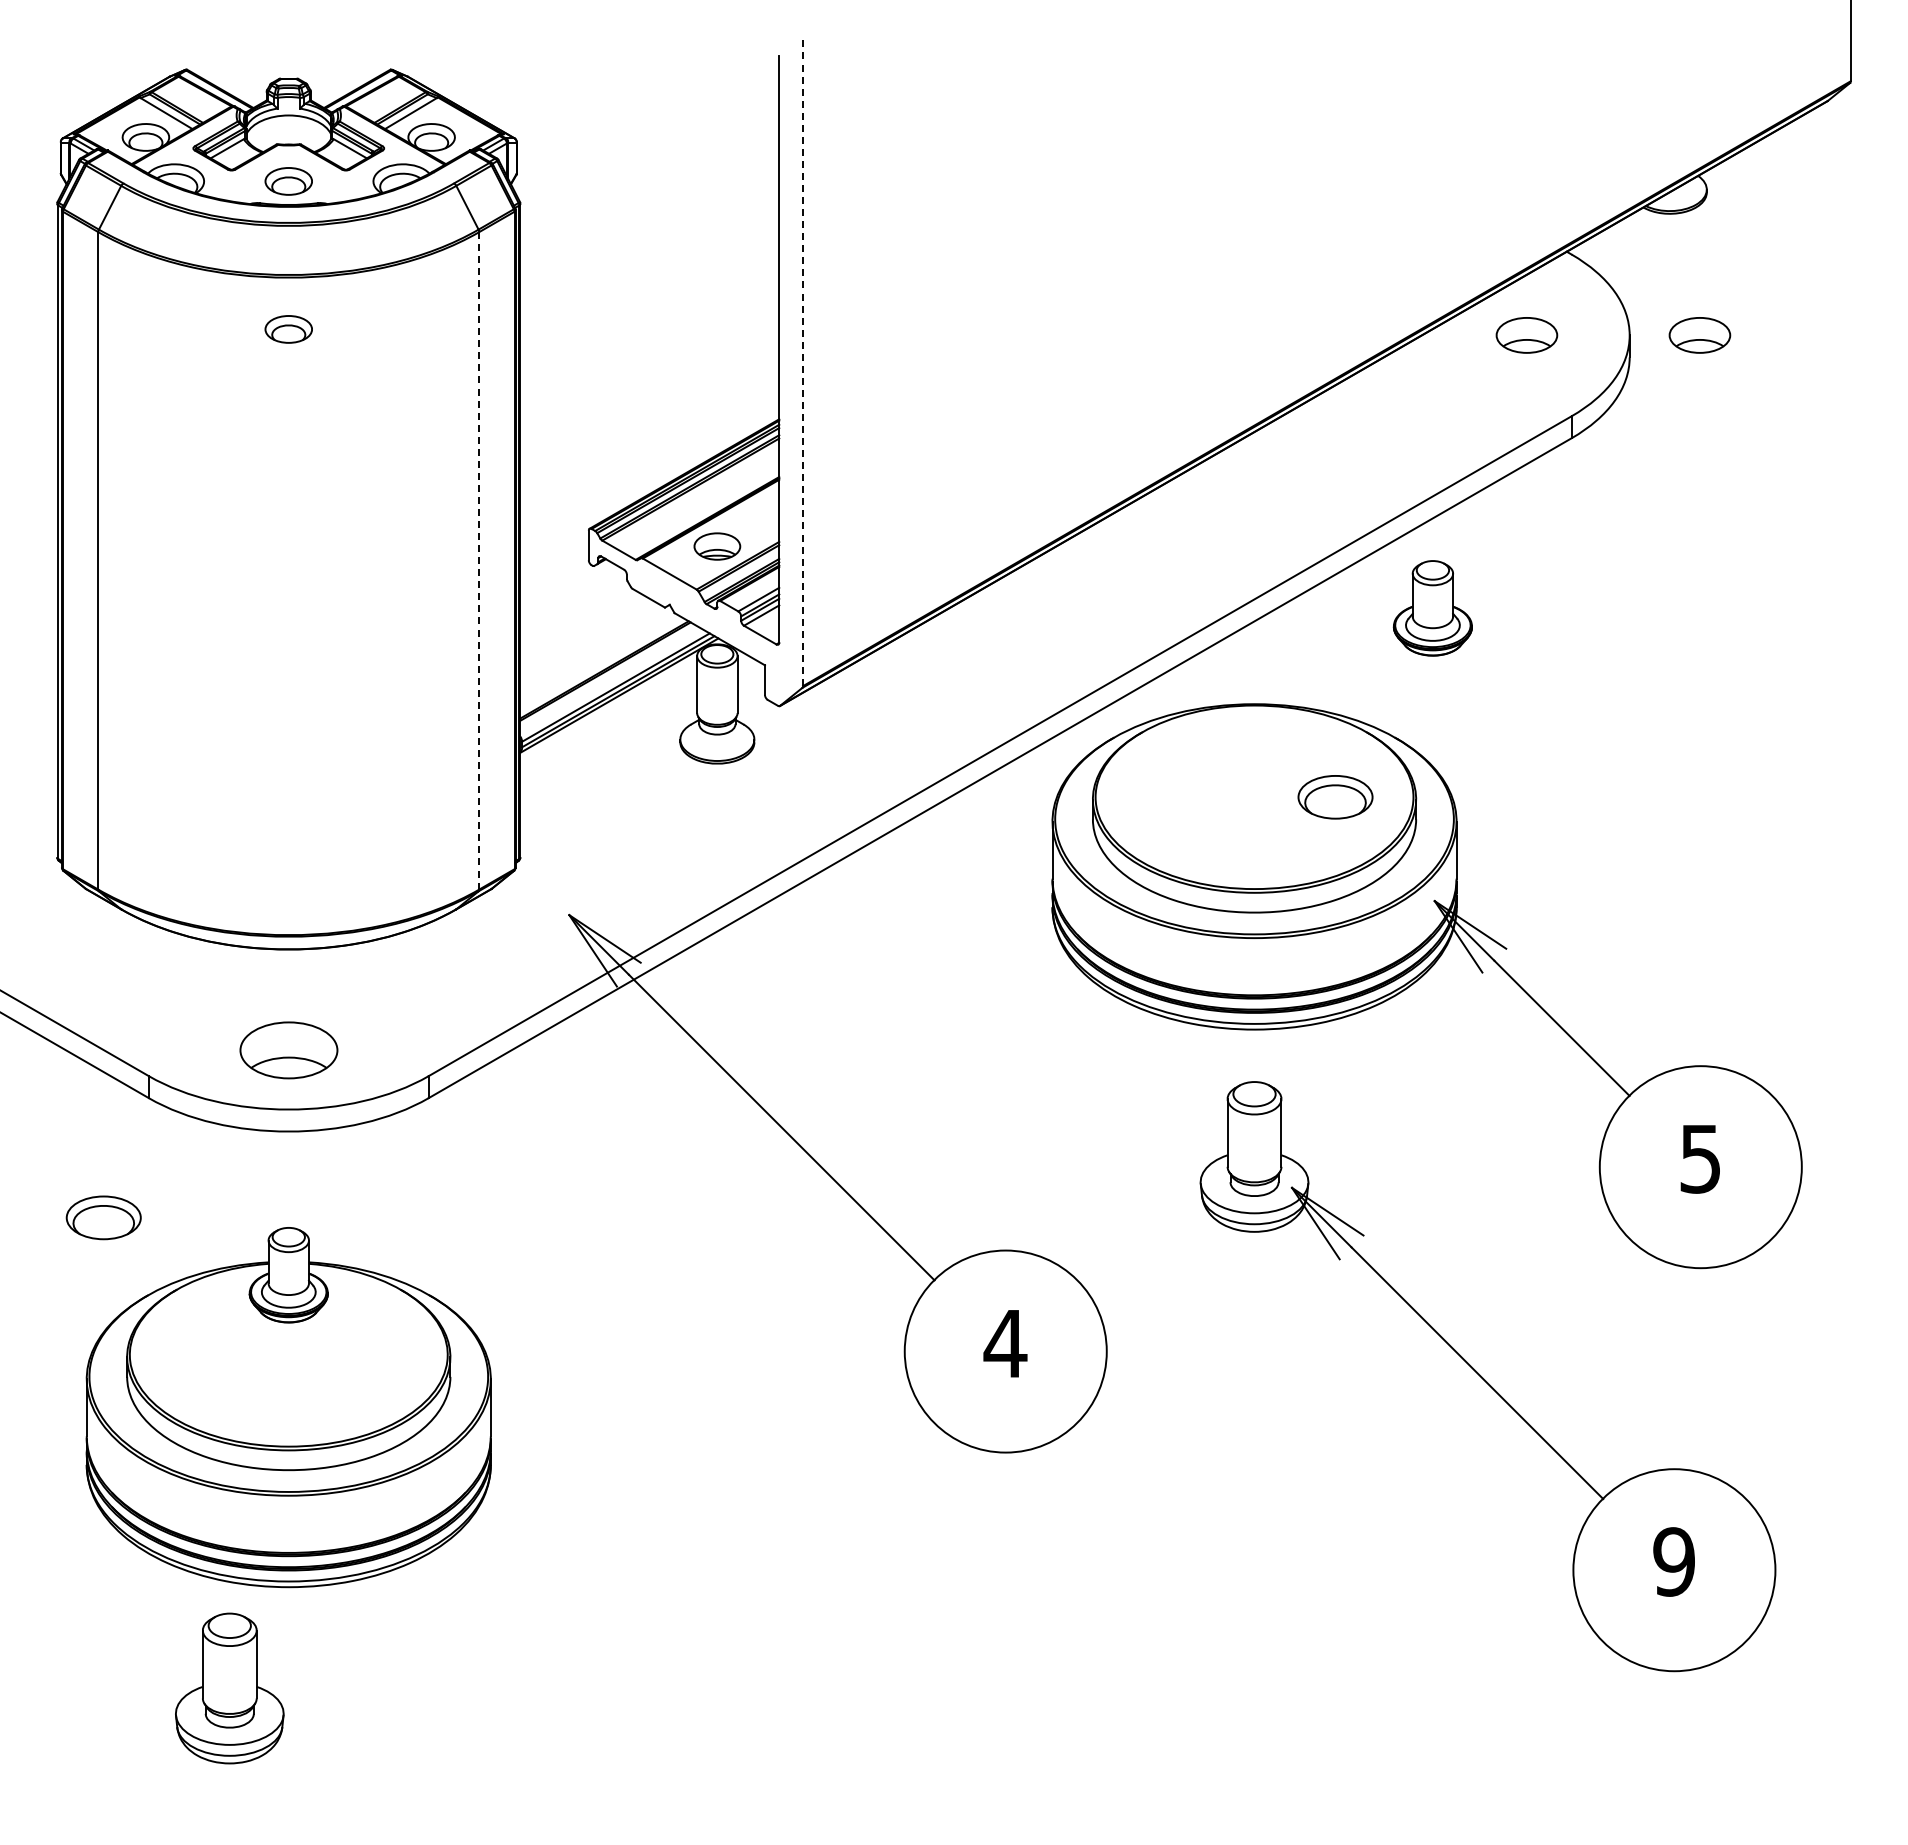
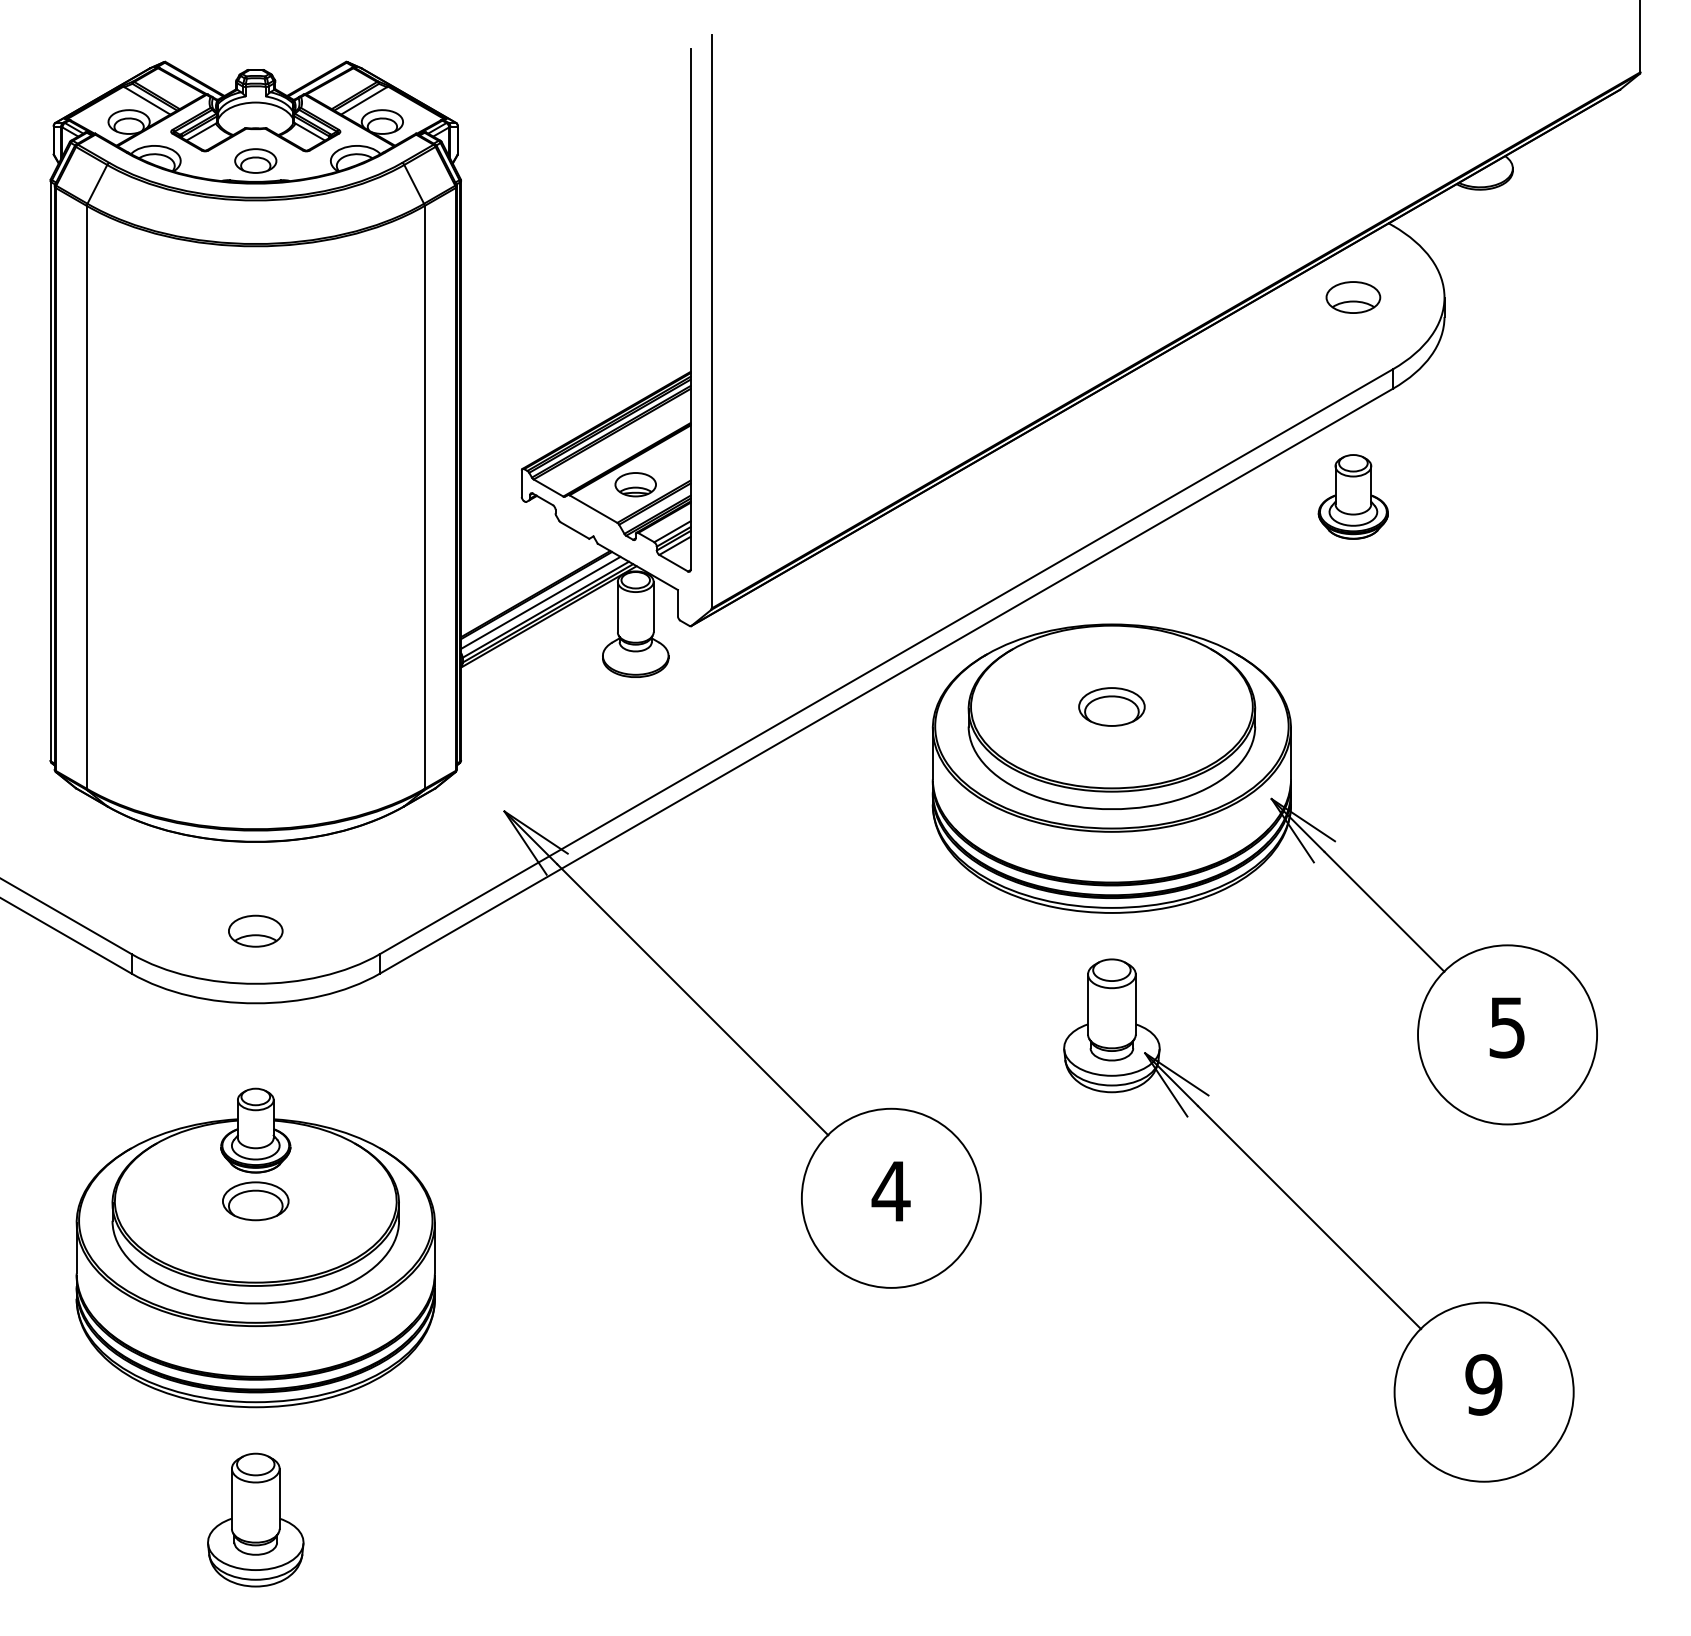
part: (288, 329) -> (255, 292), removed
part: (1699, 335) -> (1506, 297), removed
line: (803, 362) -> (712, 321), dashed -> solid
line: (479, 560) -> (424, 497), dashed -> solid
part: (1432, 608) -> (1353, 497), moved
line: (610, 679) -> (540, 602), added
part: (1335, 797) -> (1111, 707), moved
part: (288, 1049) -> (255, 930), size x0.62
part: (103, 1217) -> (255, 1200), moved
part: (229, 1688) -> (255, 1520), moved

